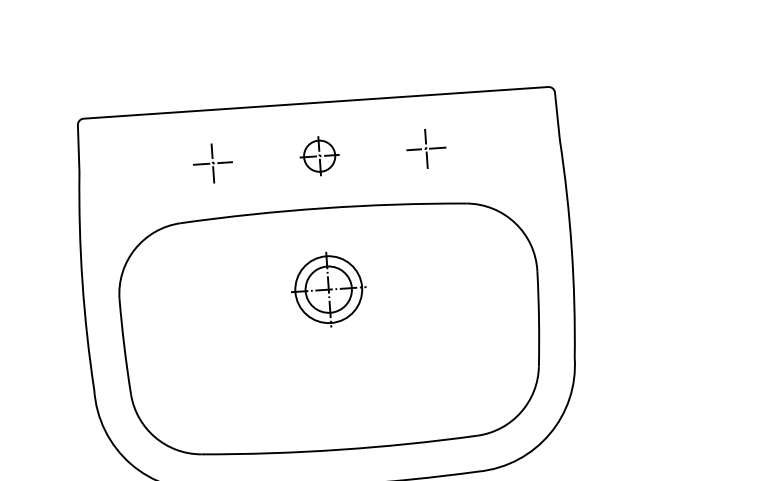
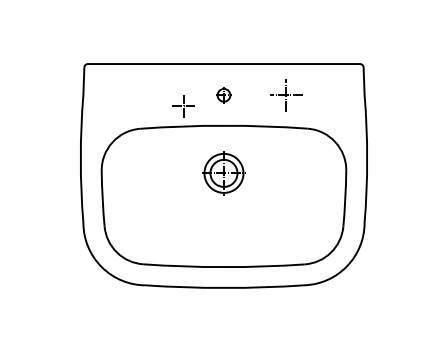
part: (426, 149) -> (286, 95), size x1.4
part: (318, 156) -> (223, 95), size x0.7
part: (212, 163) -> (183, 106), moved

